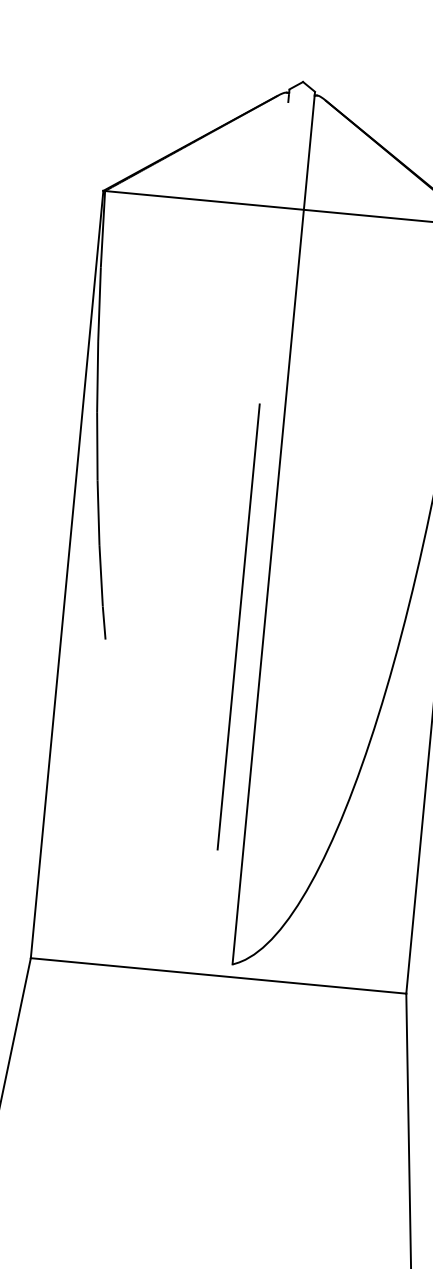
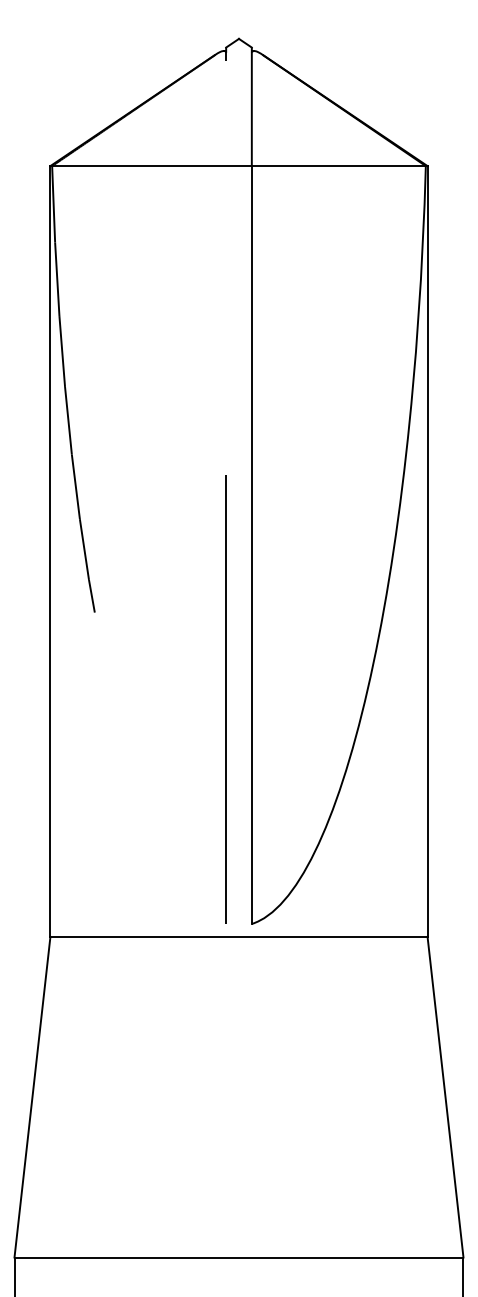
line: (238, 626) -> (225, 699), moved

